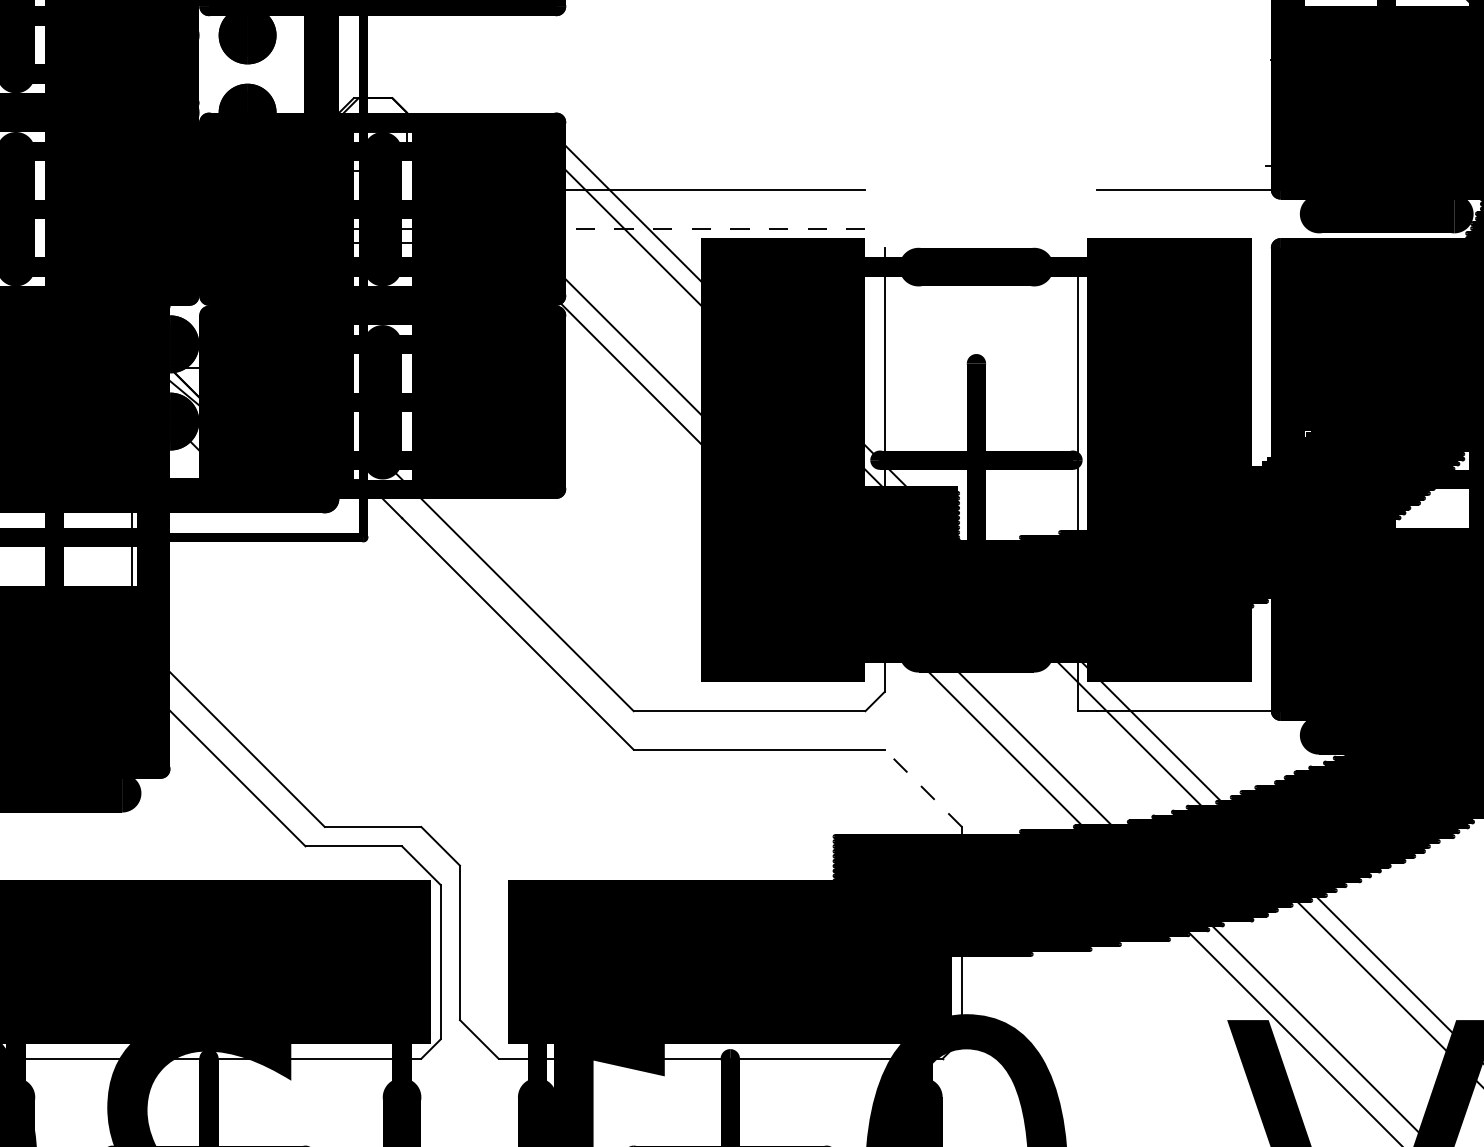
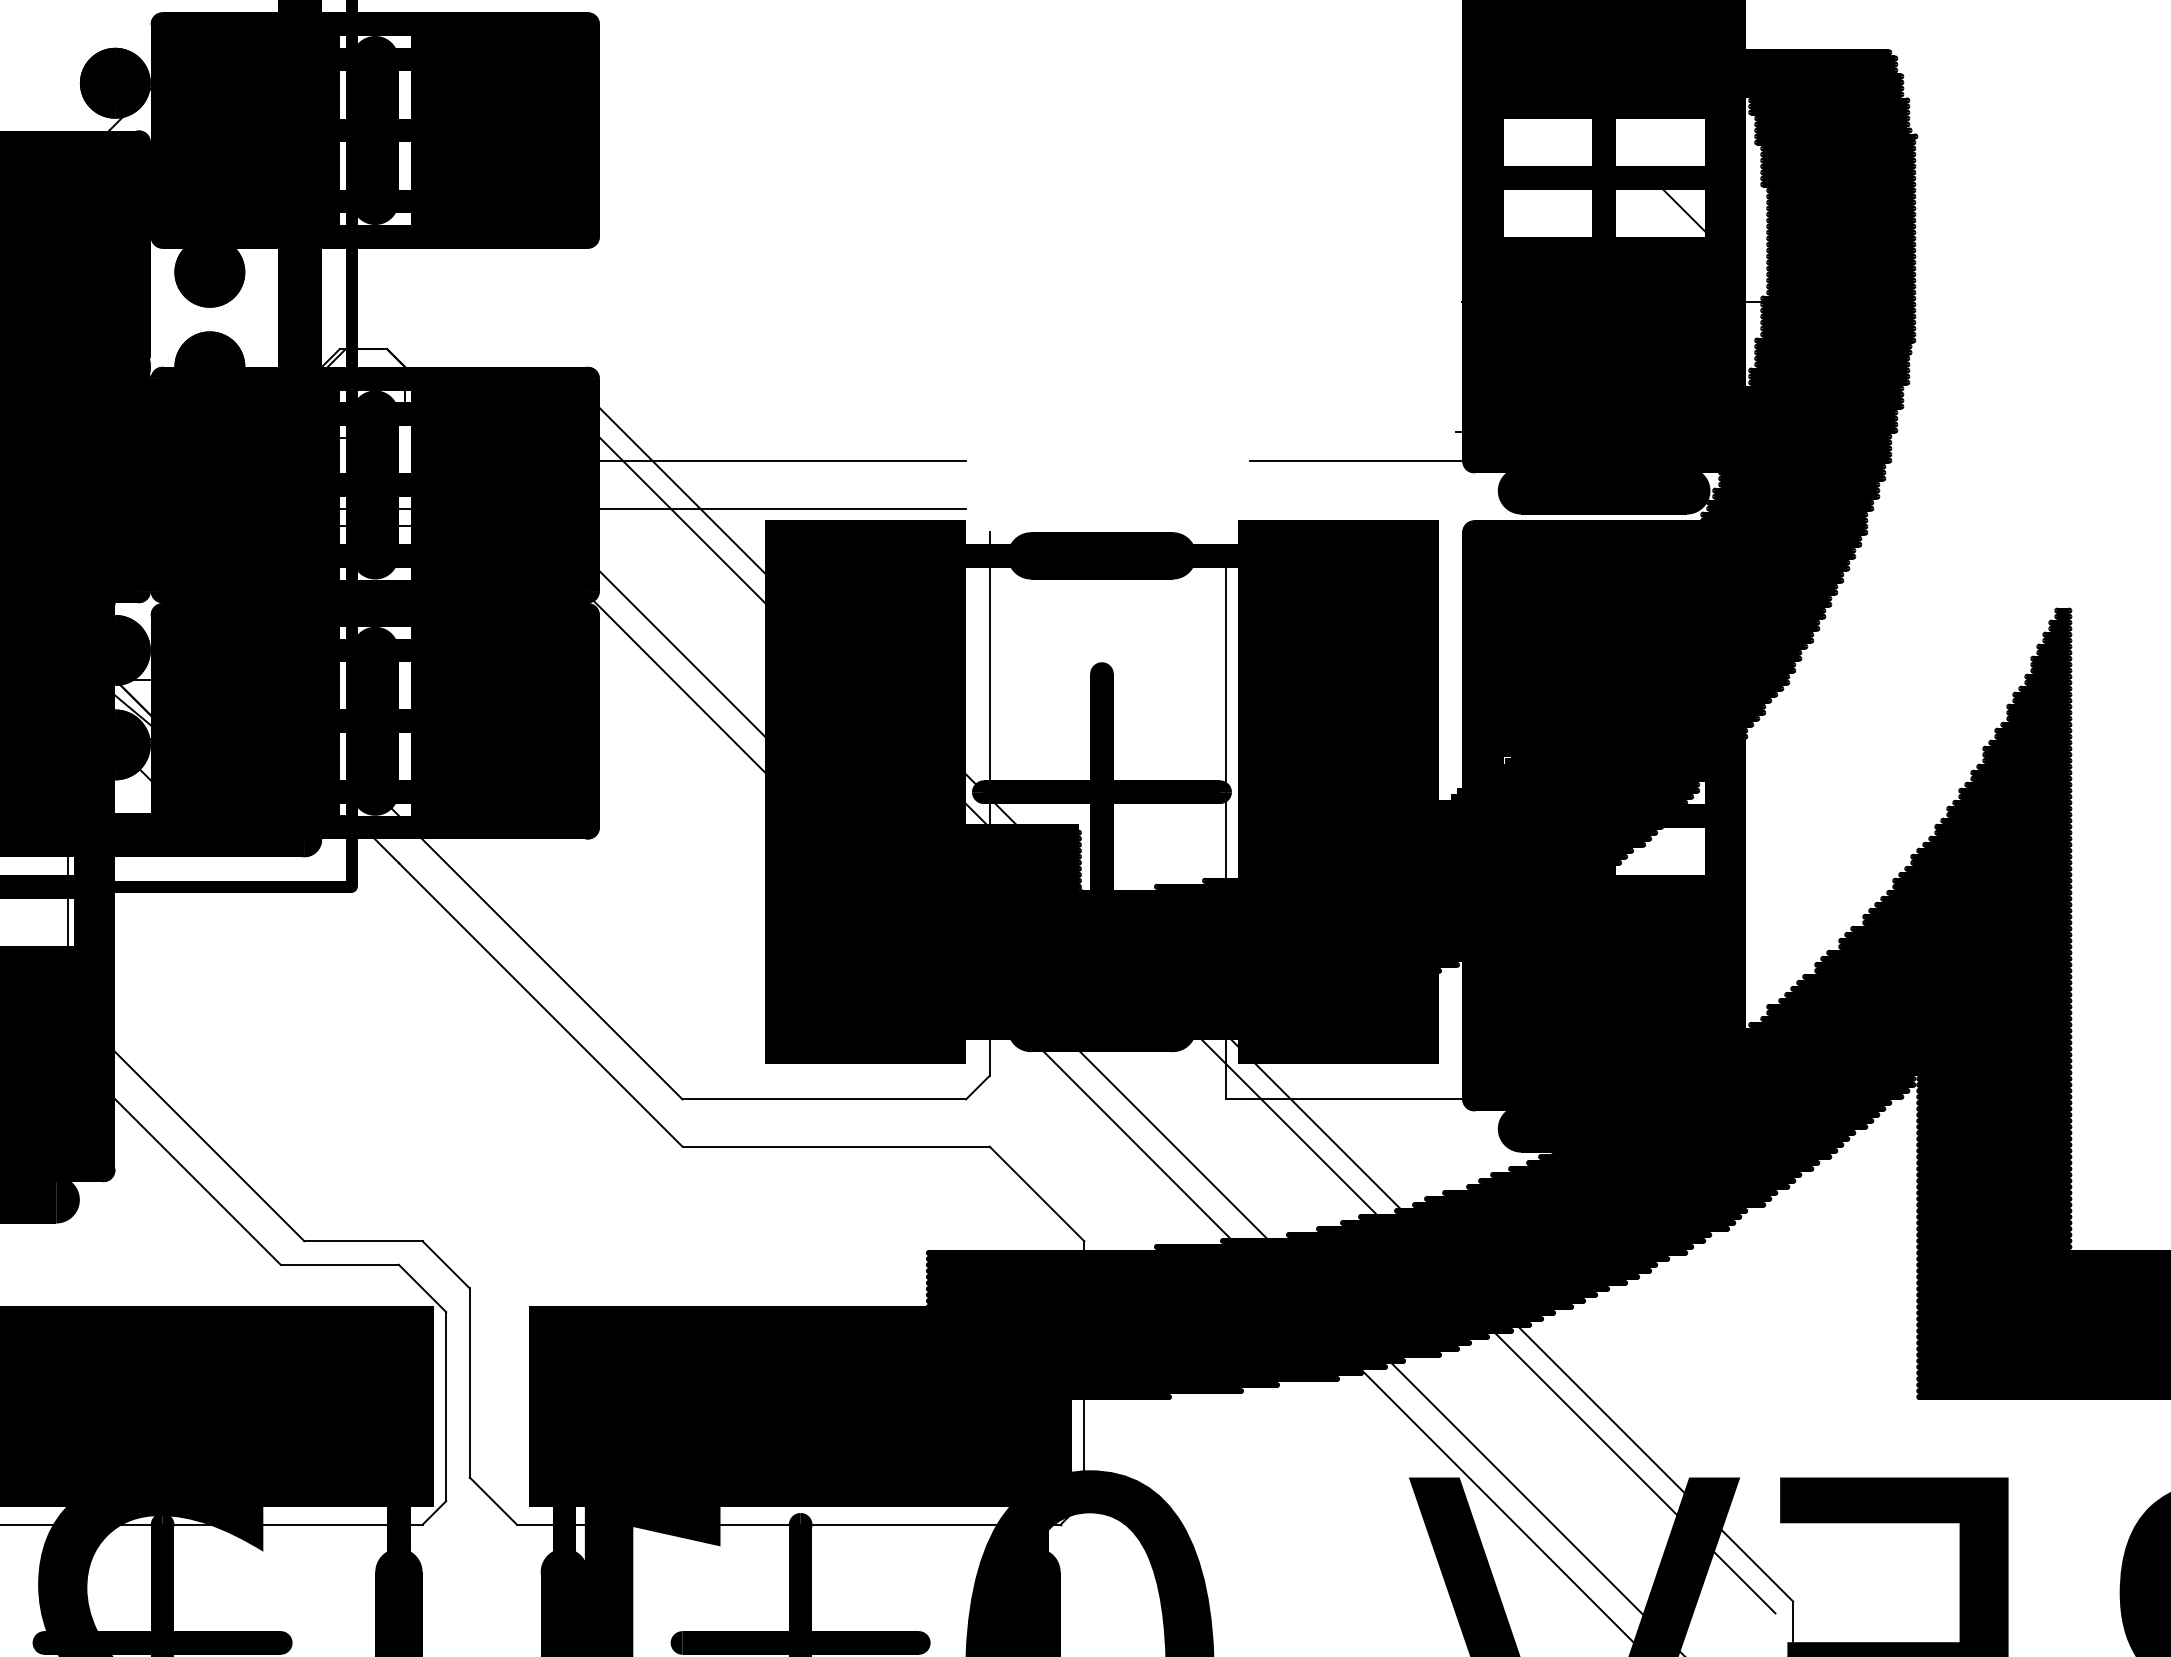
line: (701, 228) -> (765, 508), dashed -> solid
line: (922, 788) -> (1036, 1193), dashed -> solid

